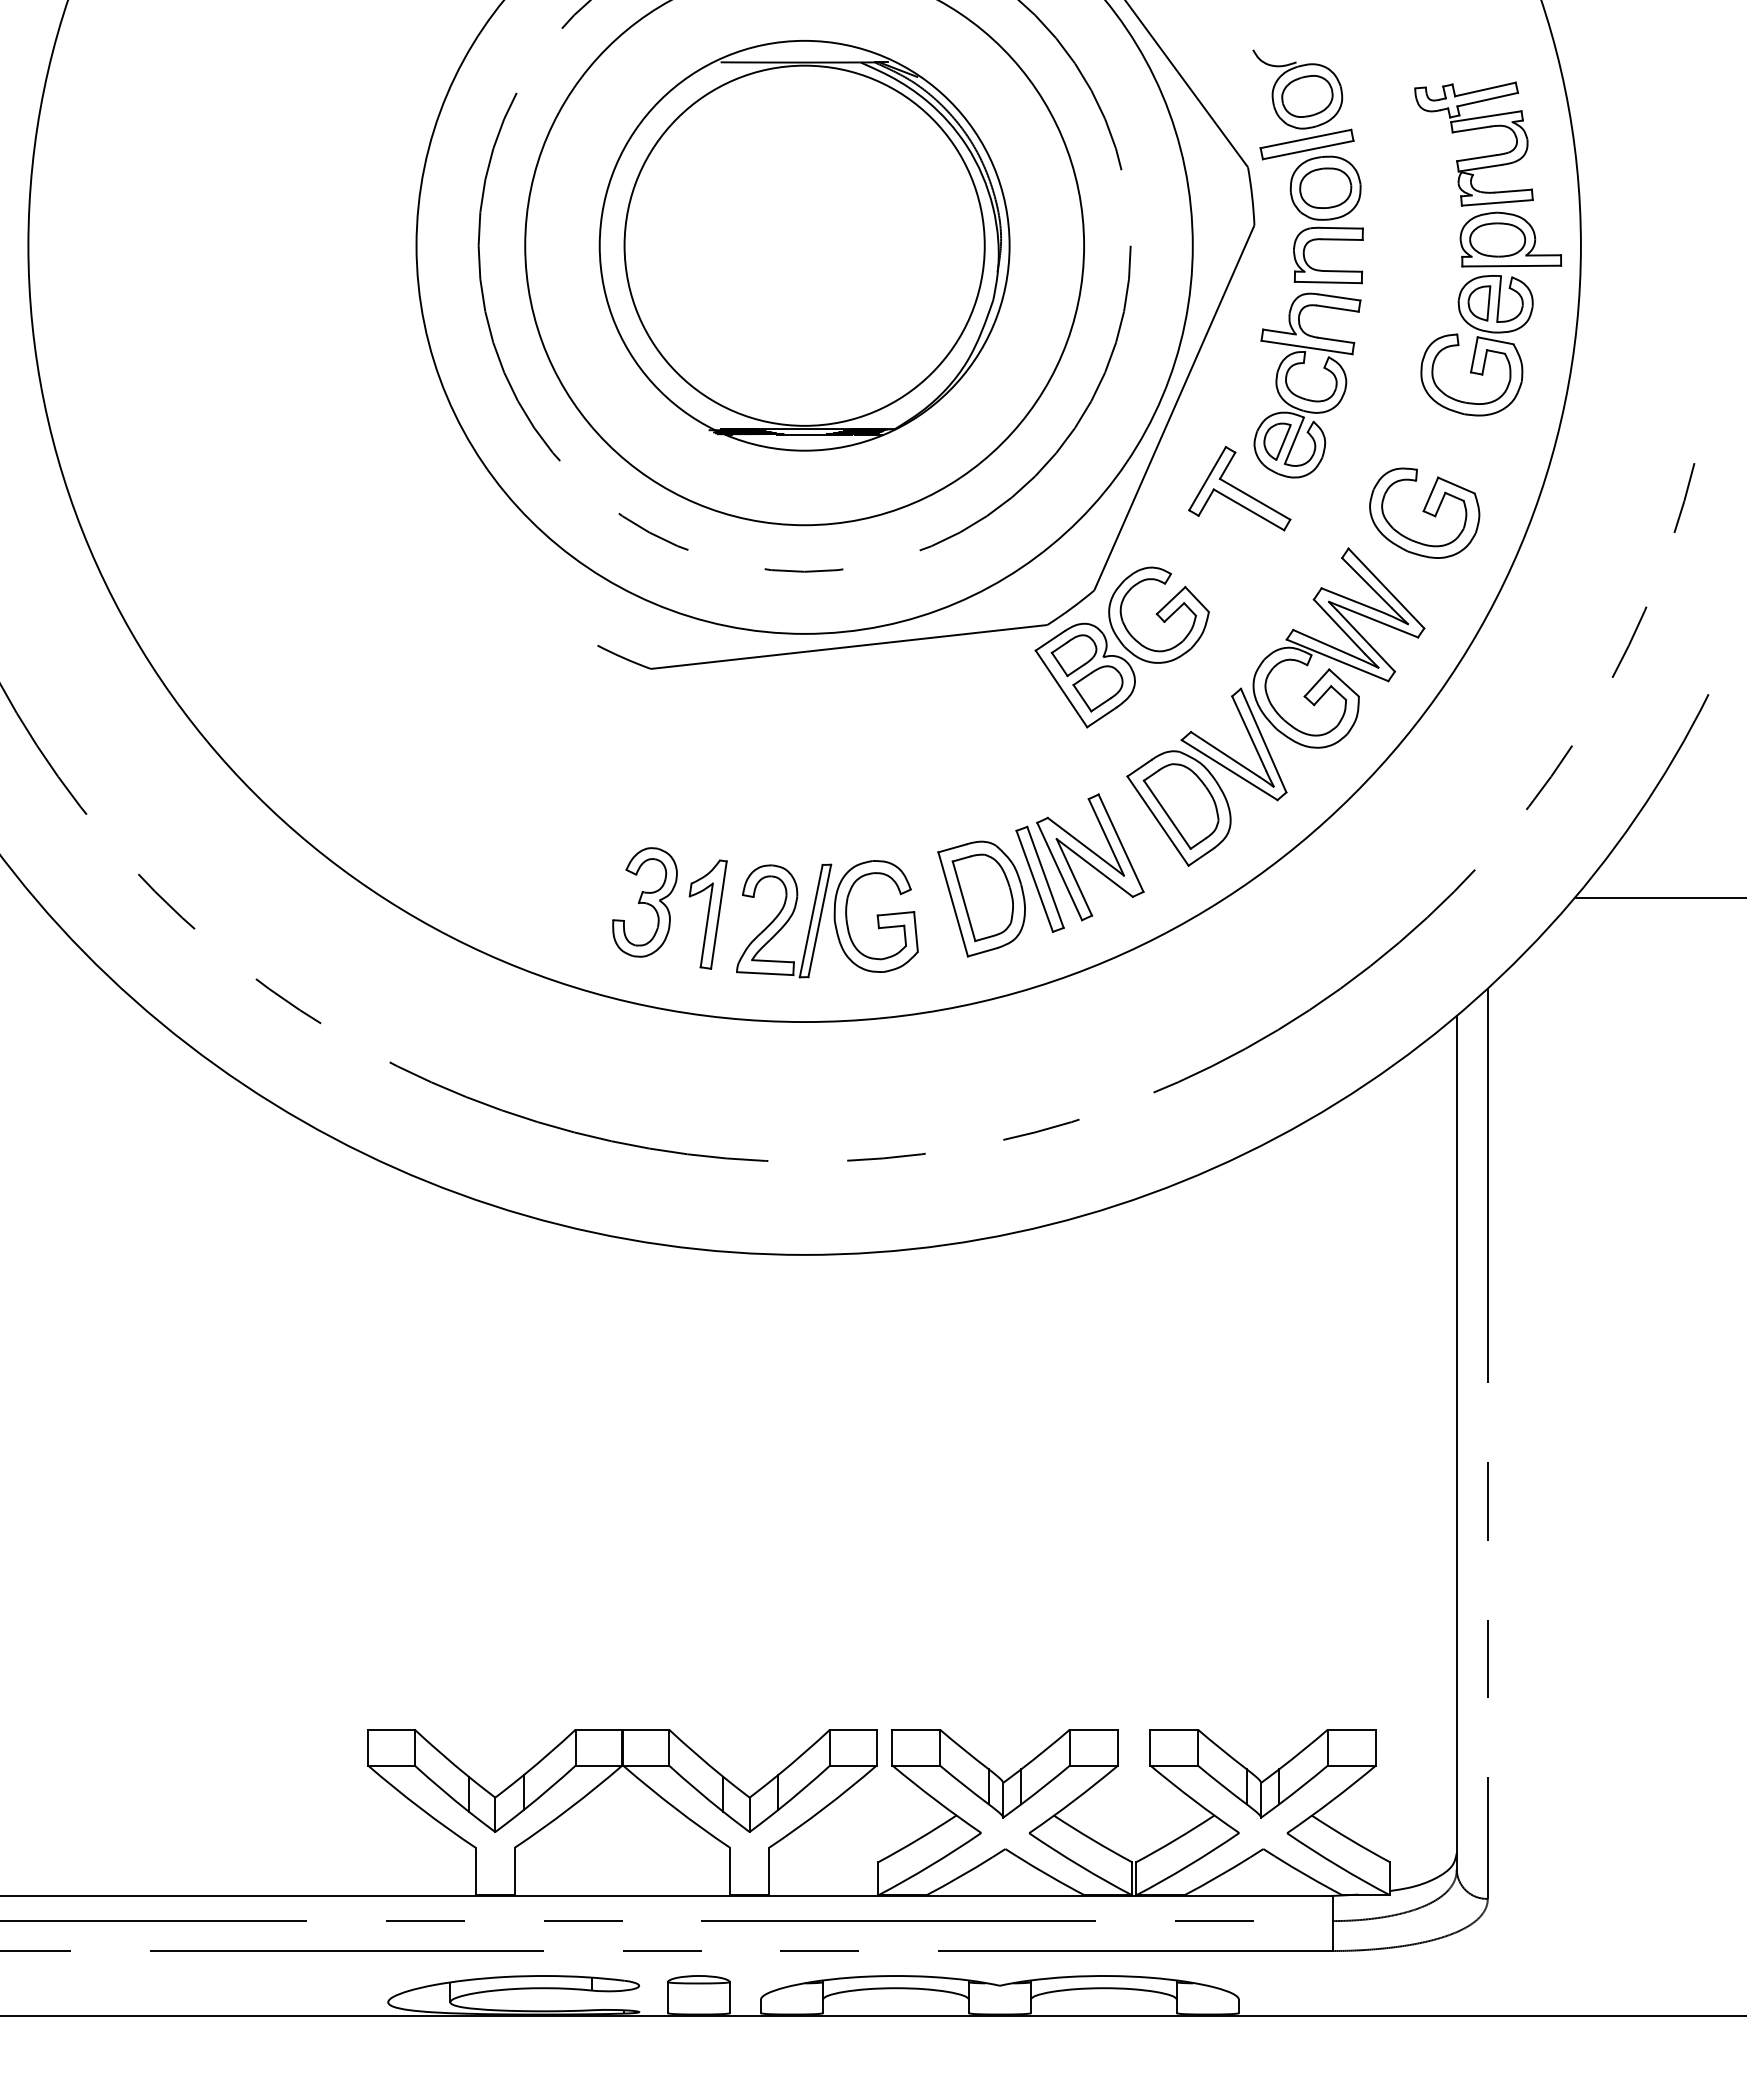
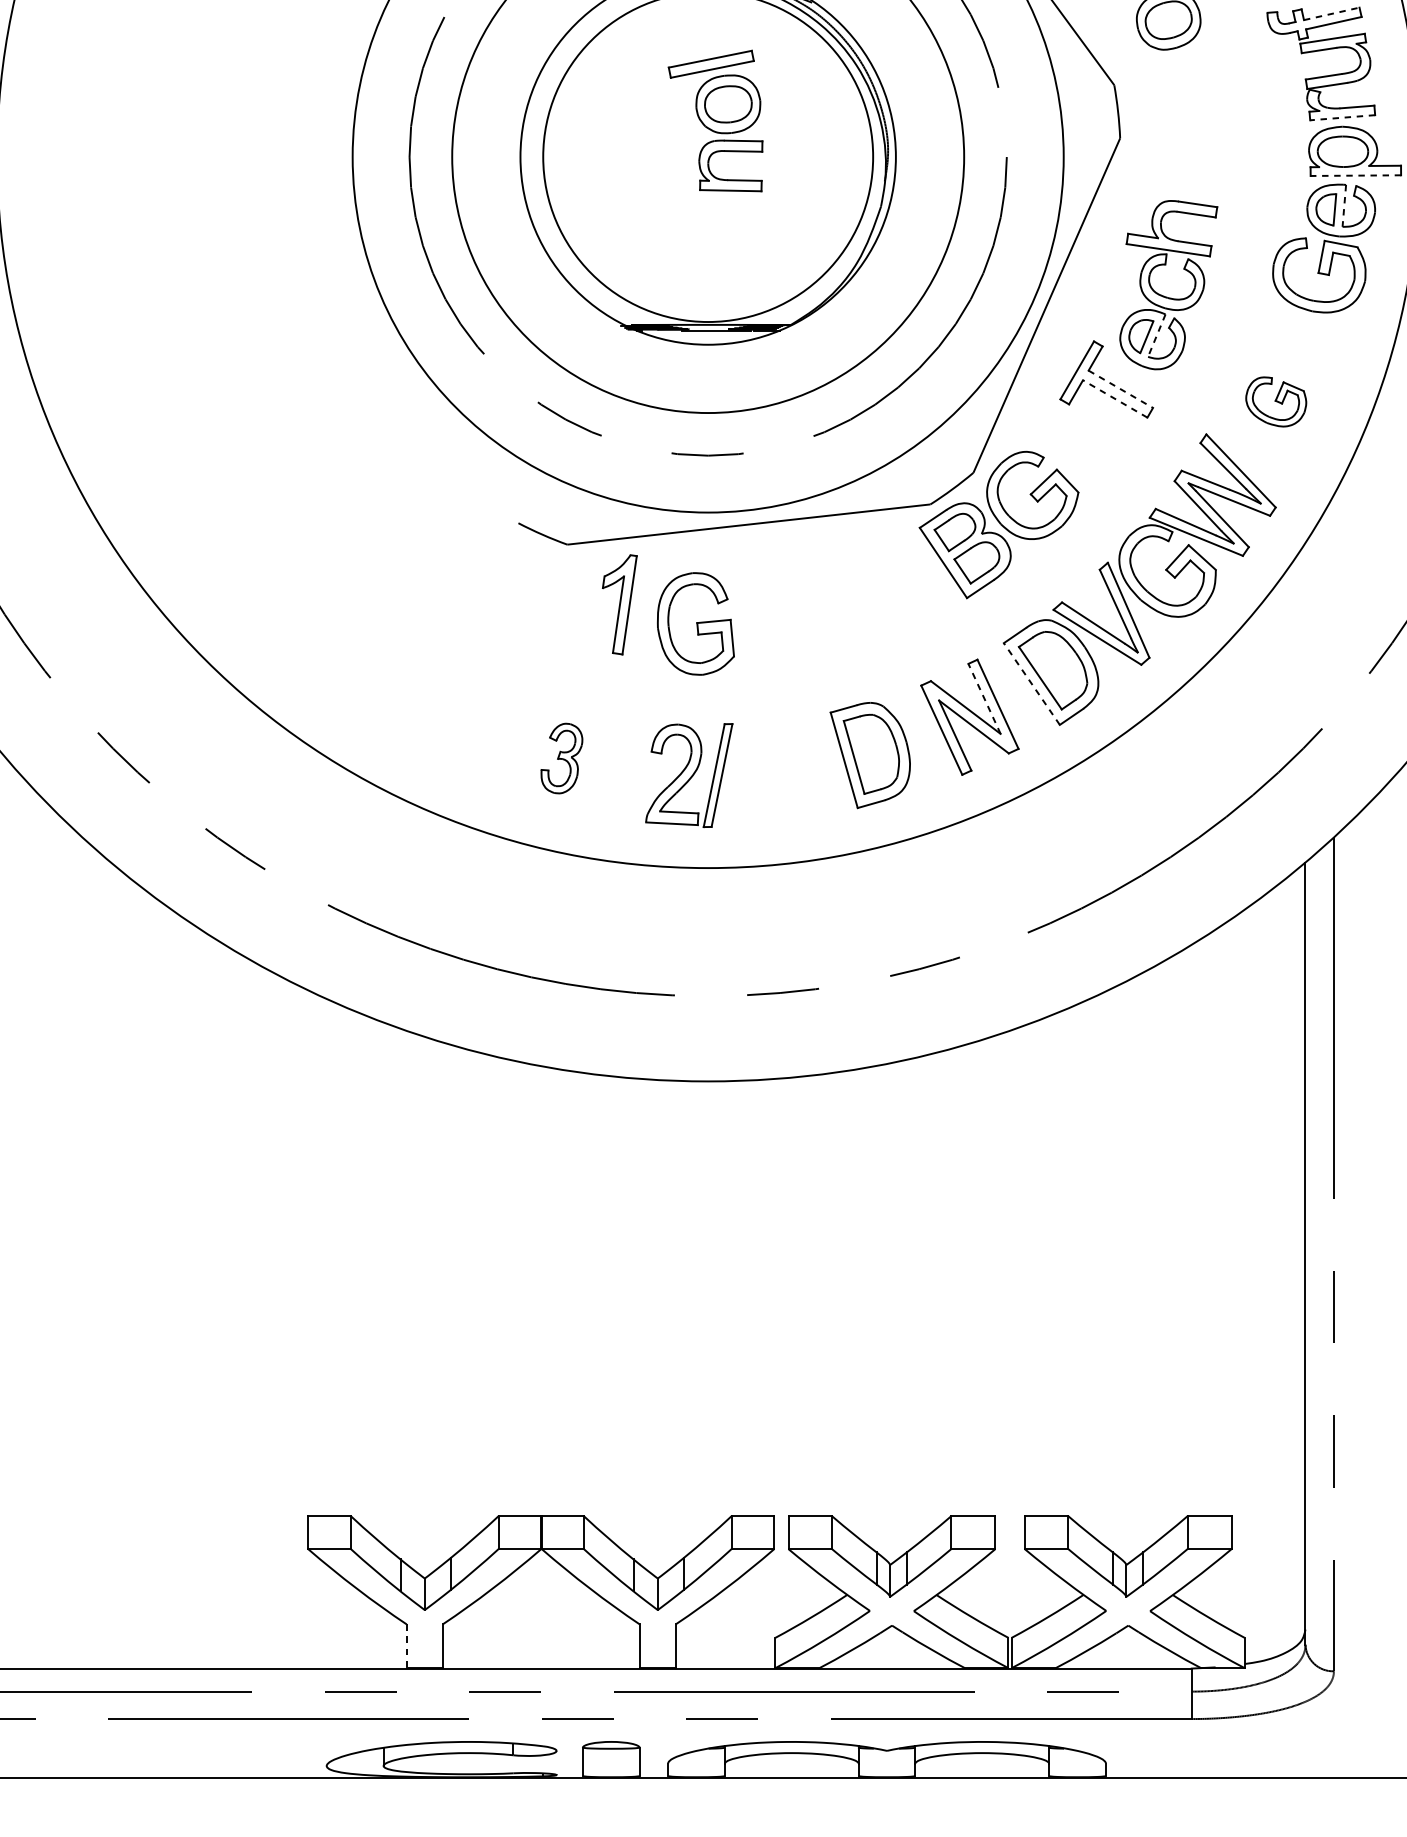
line: (1485, 89) -> (1331, 13), solid -> dashed
line: (1497, 202) -> (1342, 117), solid -> dashed
part: (1311, 206) -> (715, 121), moved
line: (1511, 266) -> (1355, 176), solid -> dashed
line: (1499, 299) -> (1344, 206), solid -> dashed
line: (1294, 441) -> (1156, 336), solid -> dashed
line: (1255, 499) -> (1121, 389), solid -> dashed
line: (1249, 509) -> (1115, 398), solid -> dashed
part: (1424, 512) -> (1275, 401), size x0.6
line: (1157, 820) -> (1031, 683), solid -> dashed
line: (1106, 836) -> (984, 698), solid -> dashed
part: (1039, 878) -> (923, 736), removed
part: (644, 902) -> (561, 758), size x0.7
part: (707, 914) -> (619, 604), moved
part: (875, 916) -> (695, 623), moved
line: (475, 1871) -> (406, 1646), solid -> dashed

